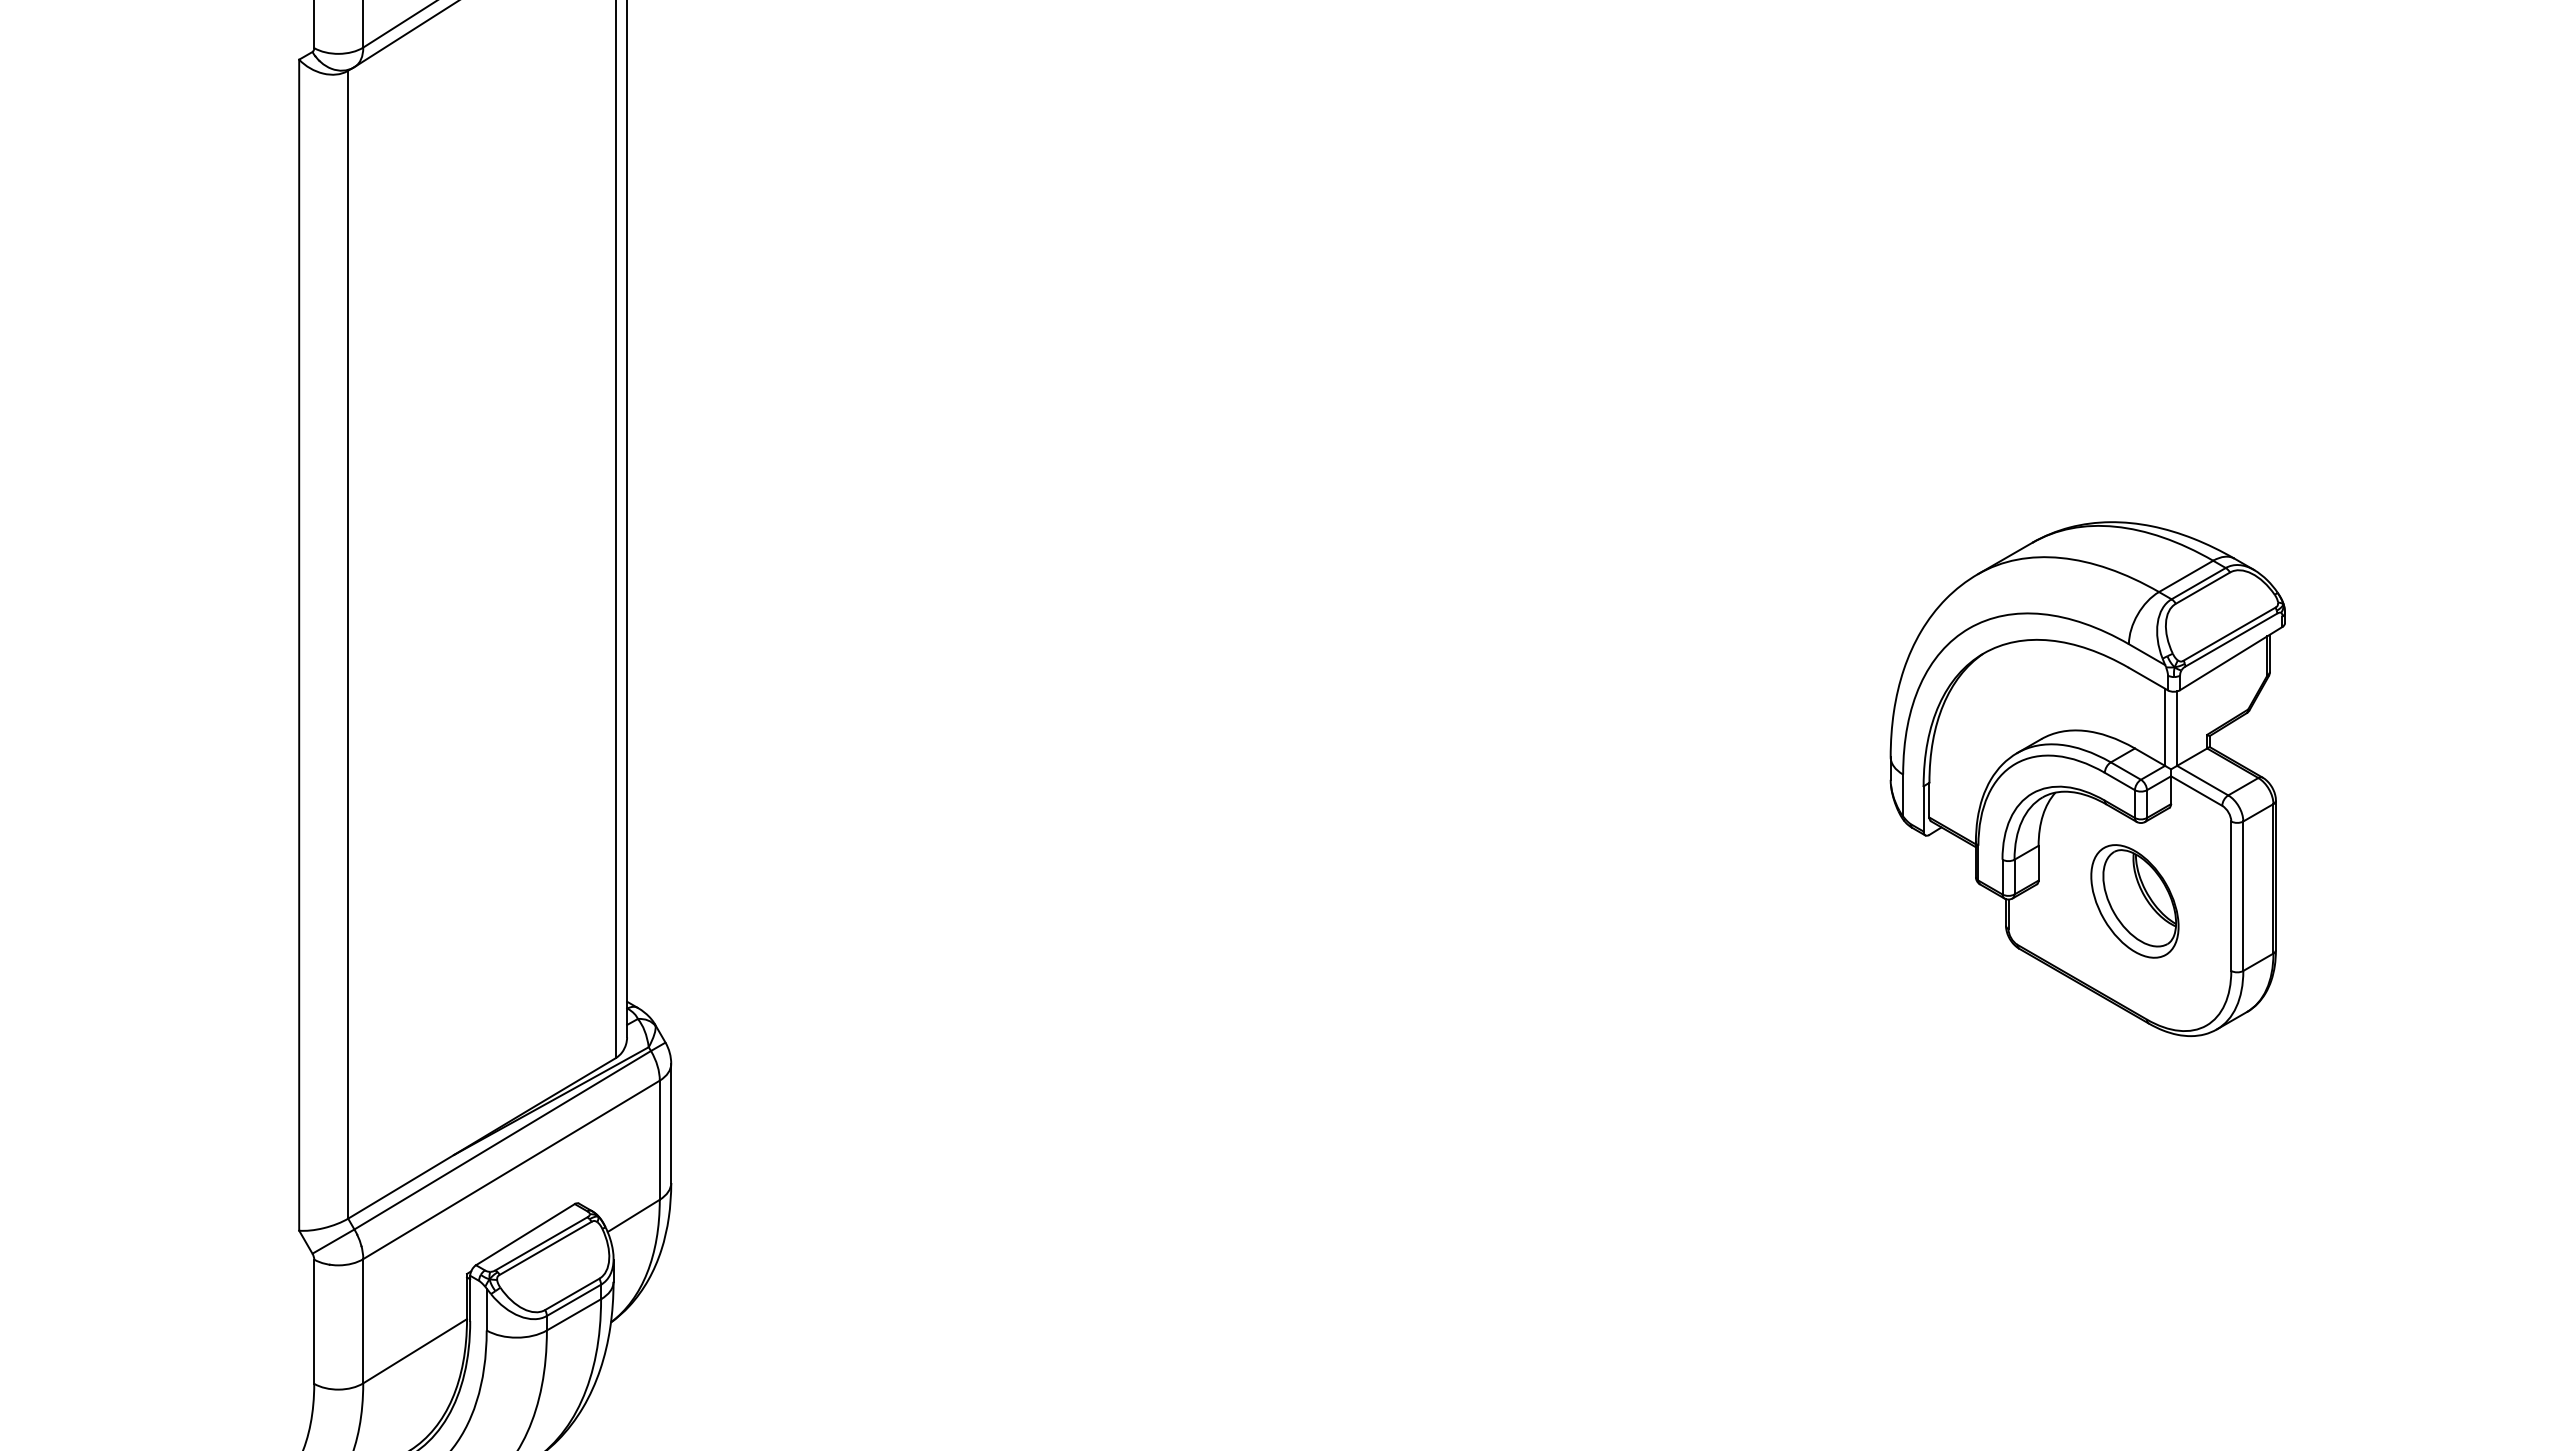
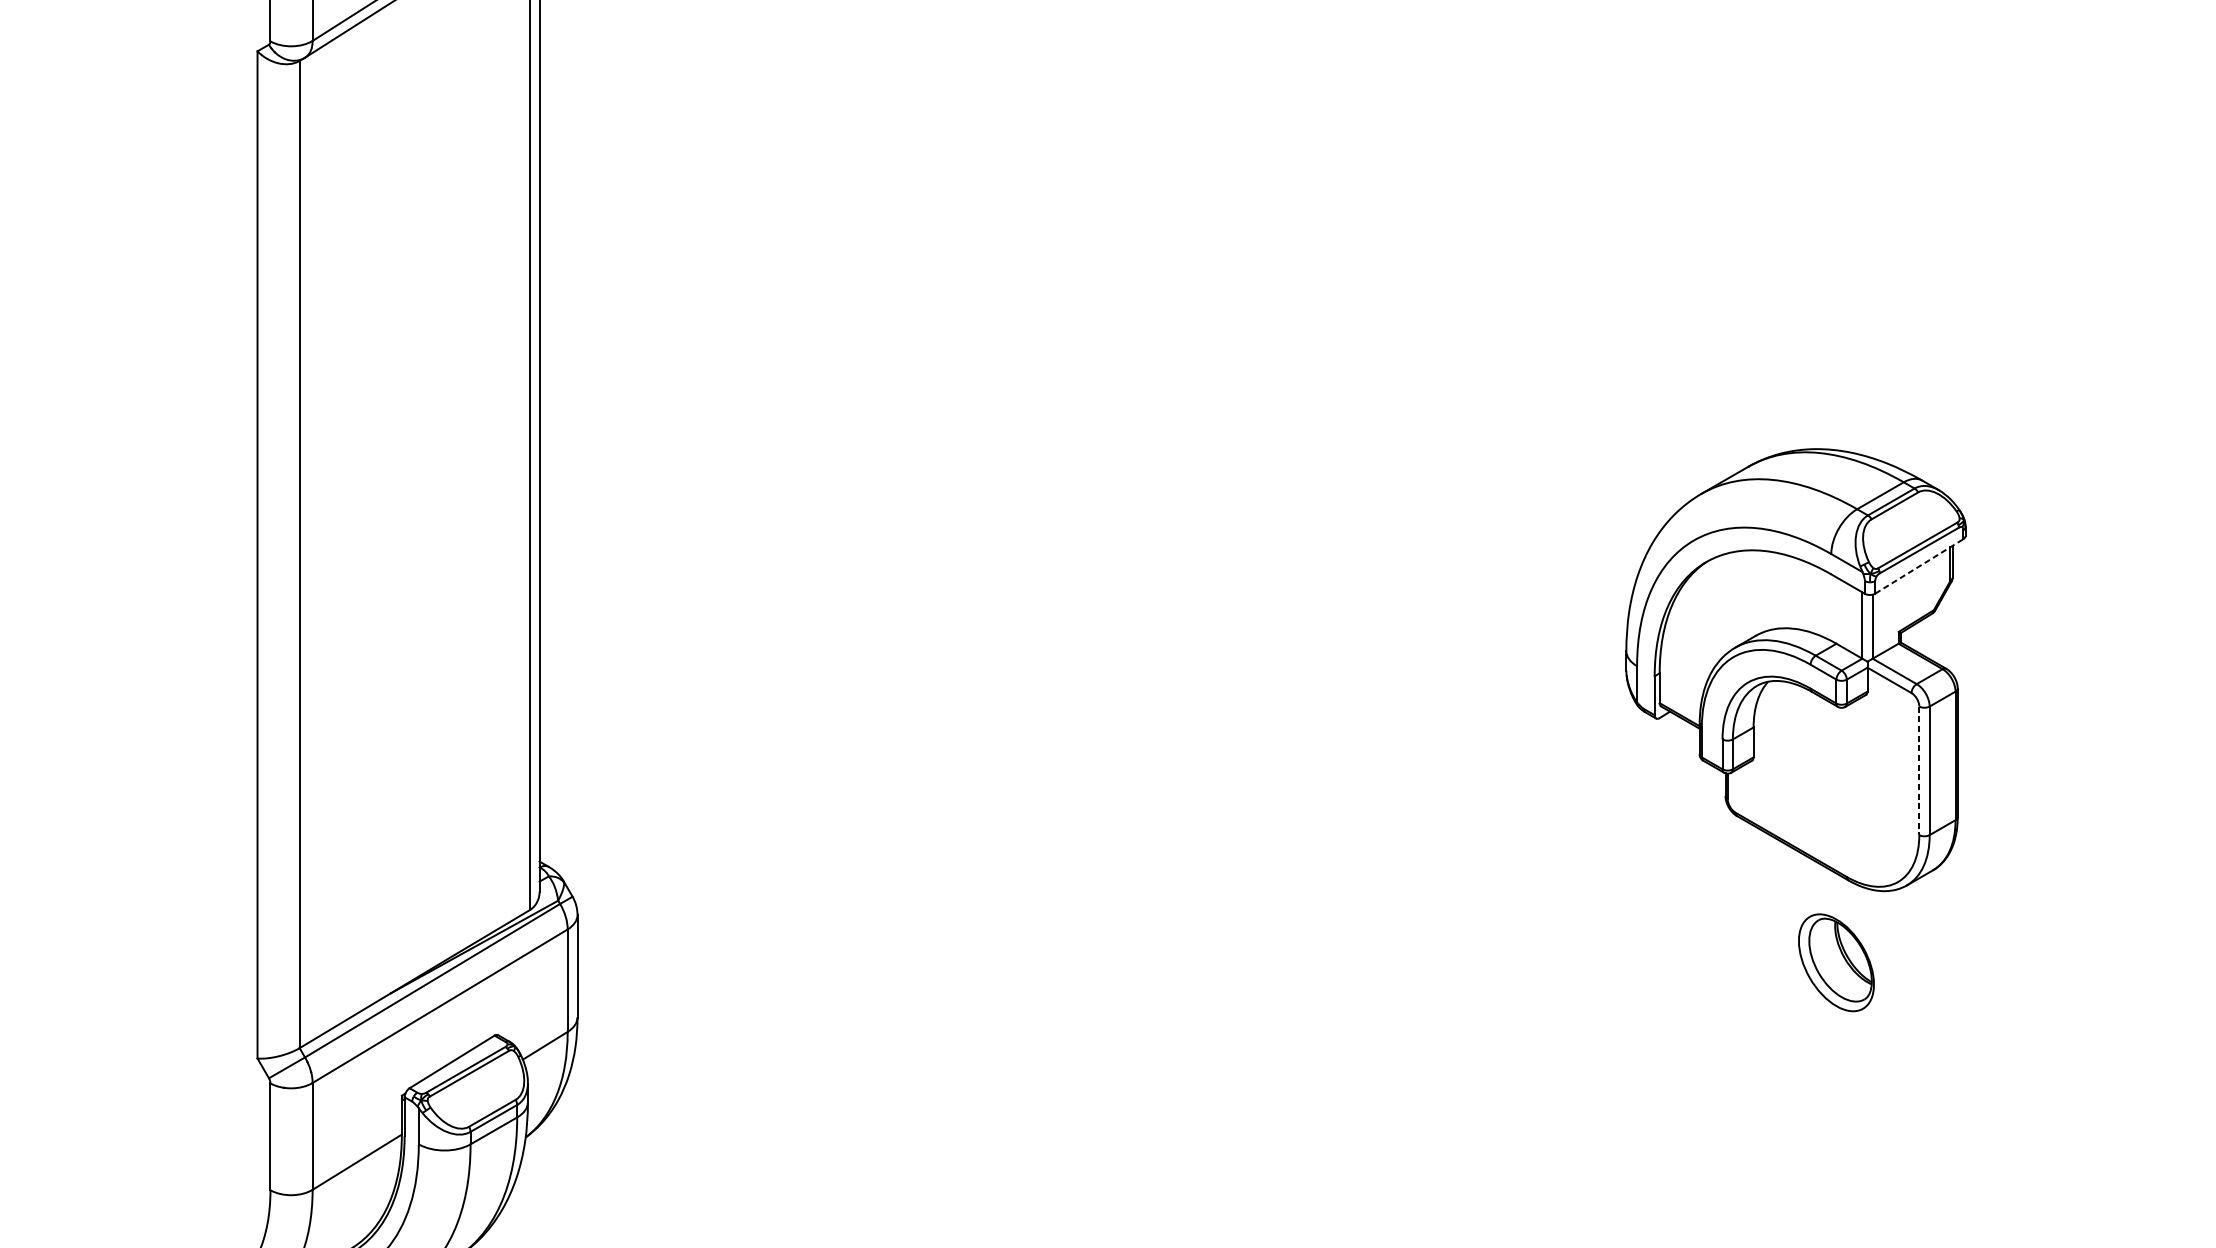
line: (2231, 658) -> (1919, 566), solid -> dashed
line: (2231, 896) -> (1919, 771), solid -> dashed
part: (2134, 901) -> (1836, 962), moved

